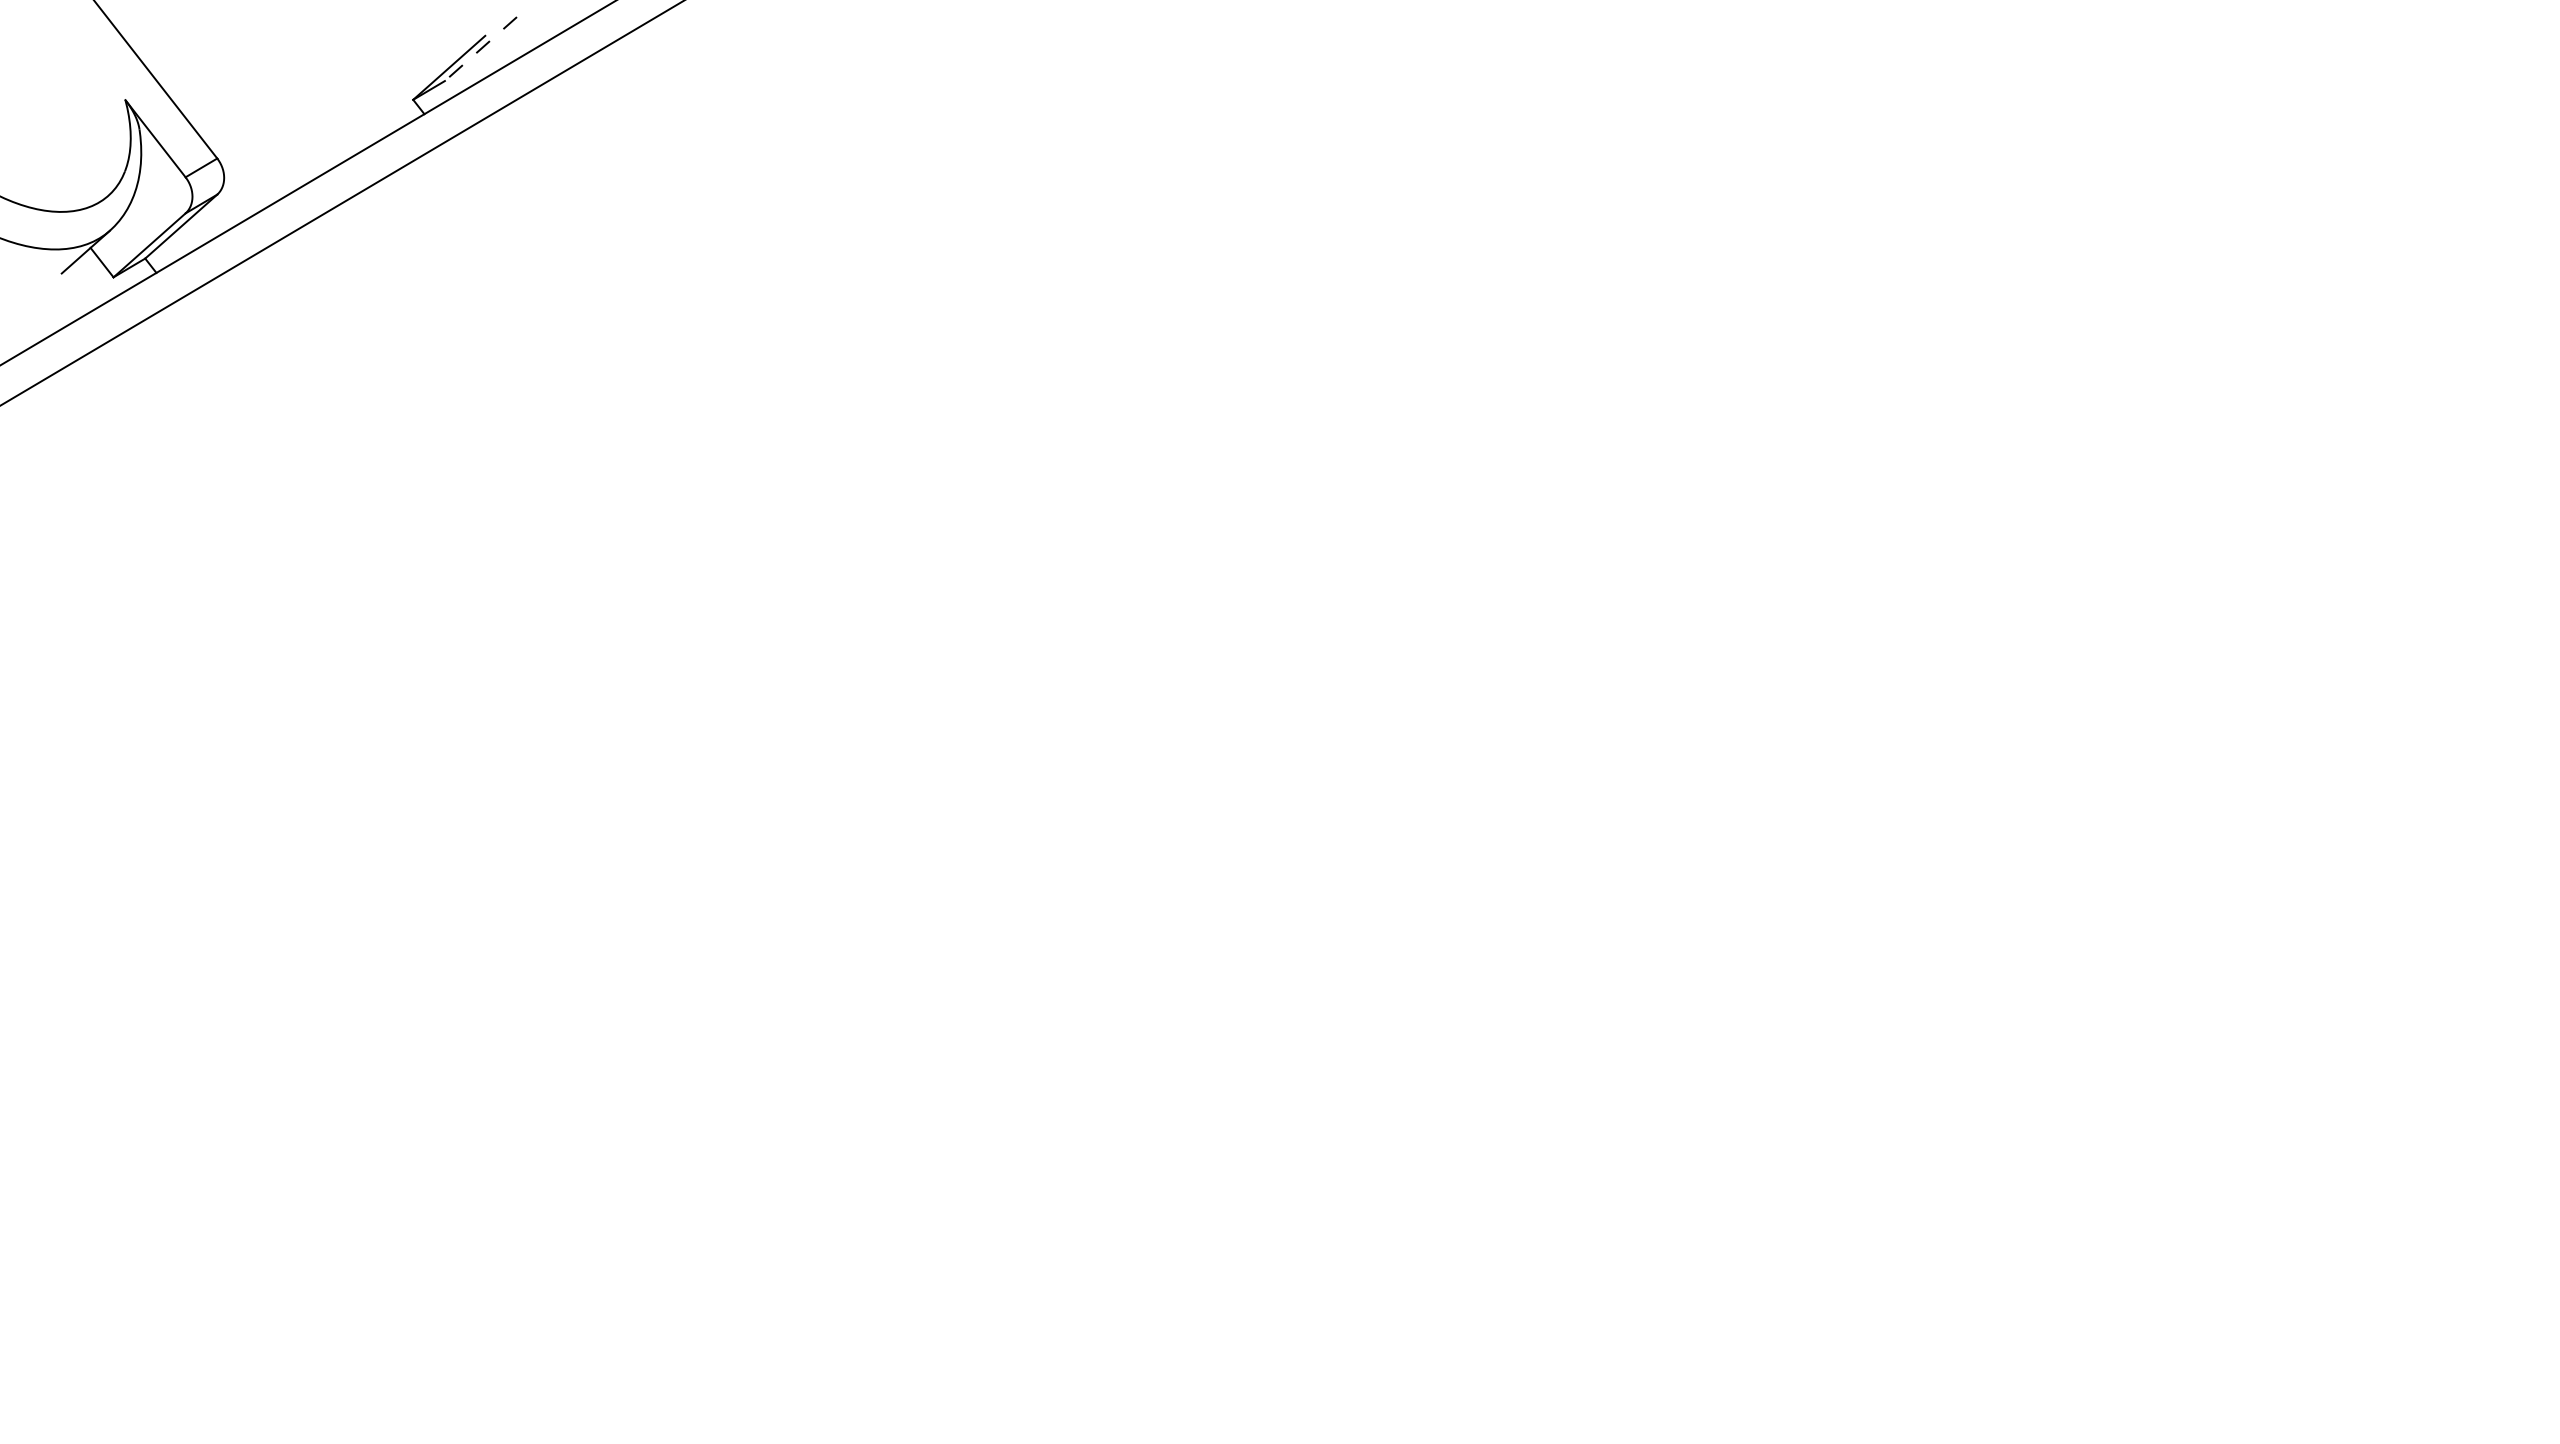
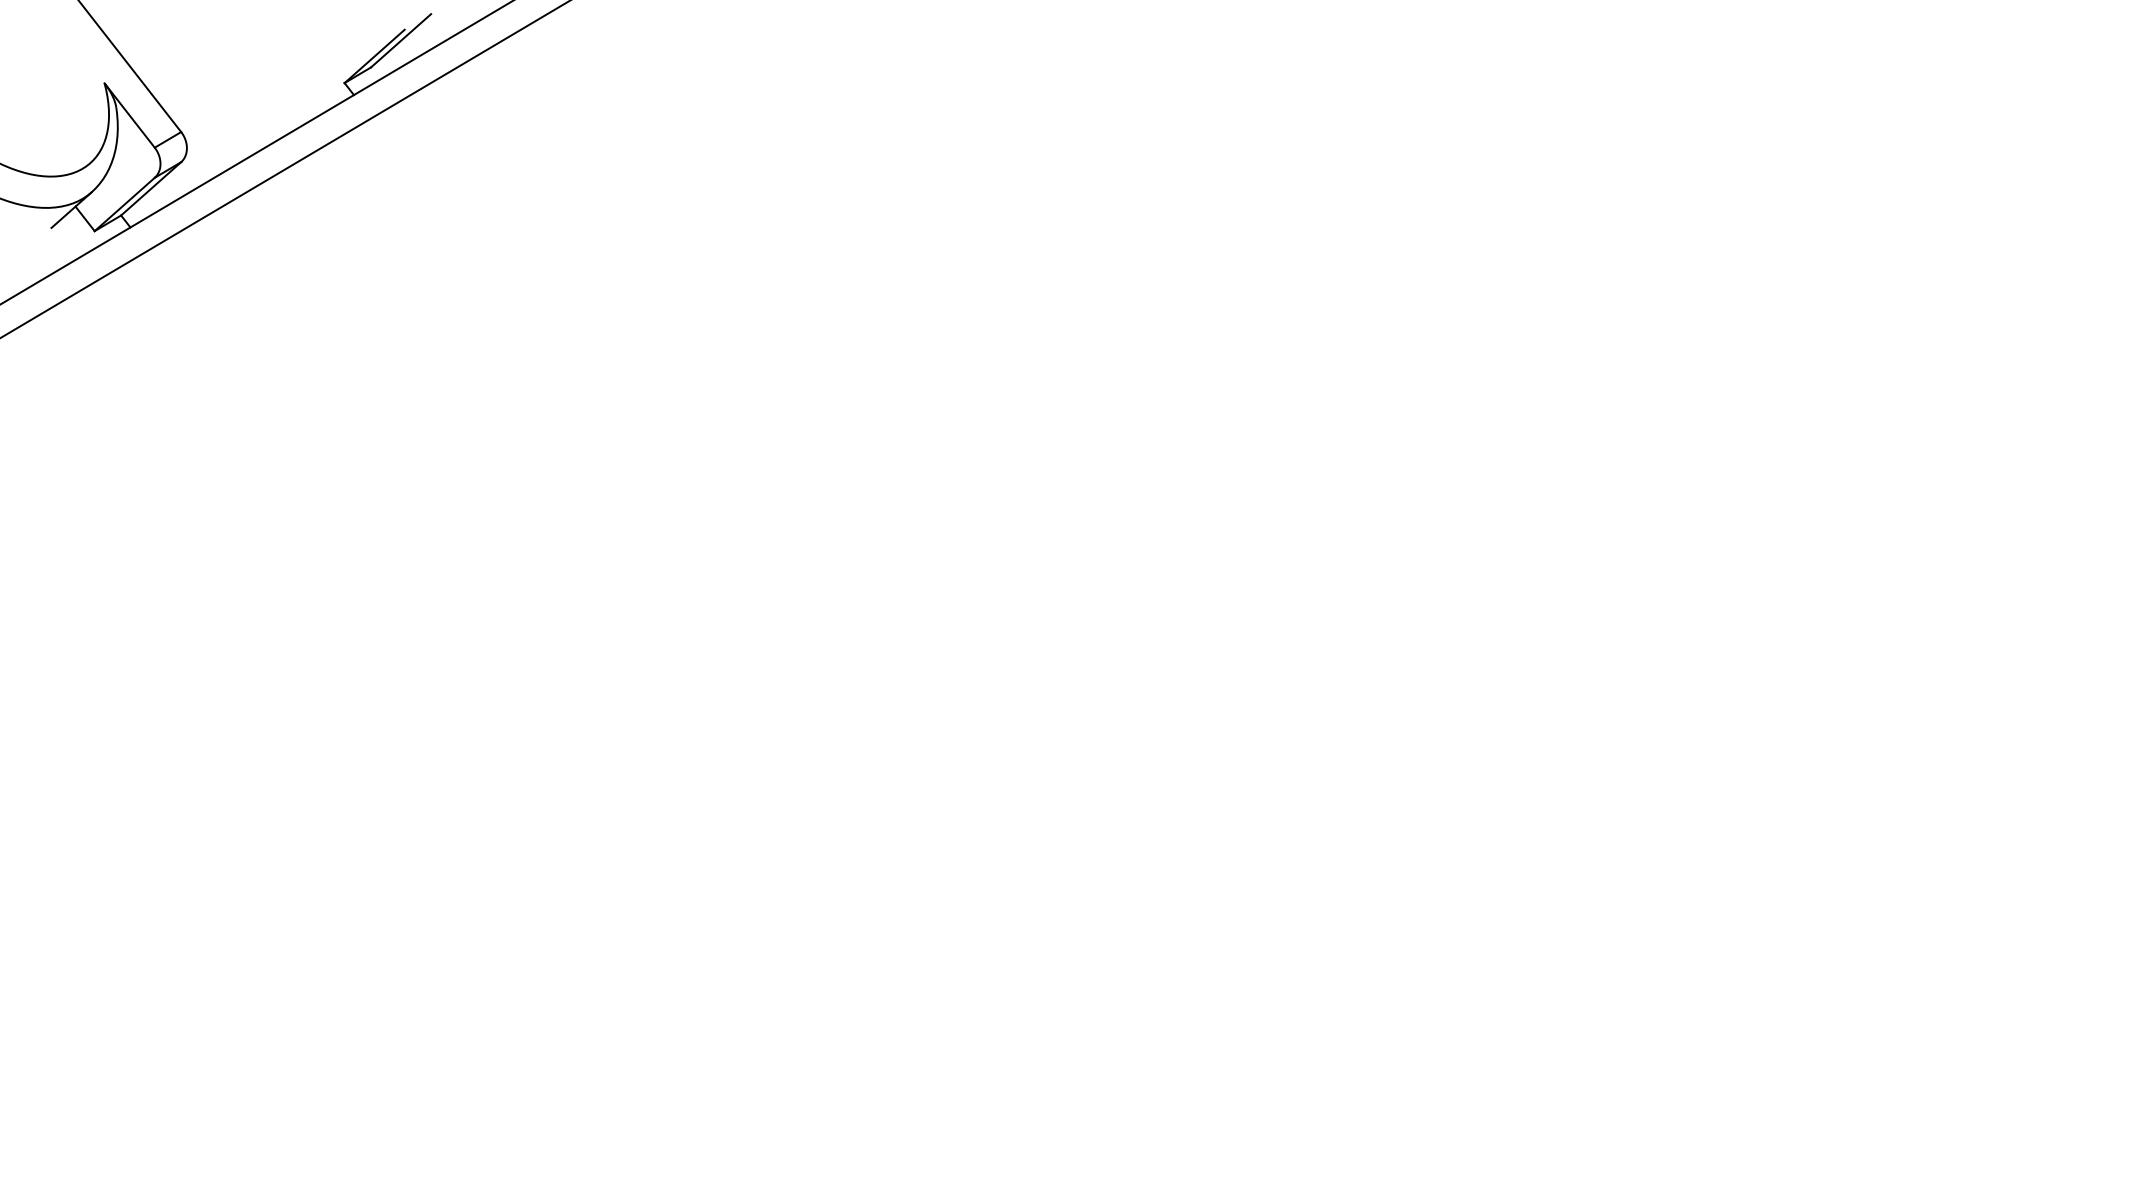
line: (480, 49) -> (400, 41), dashed -> solid

